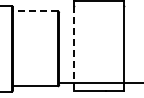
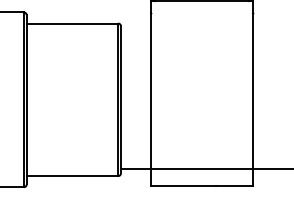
line: (34, 11) -> (70, 23), dashed -> solid
line: (73, 49) -> (150, 101), dashed -> solid

